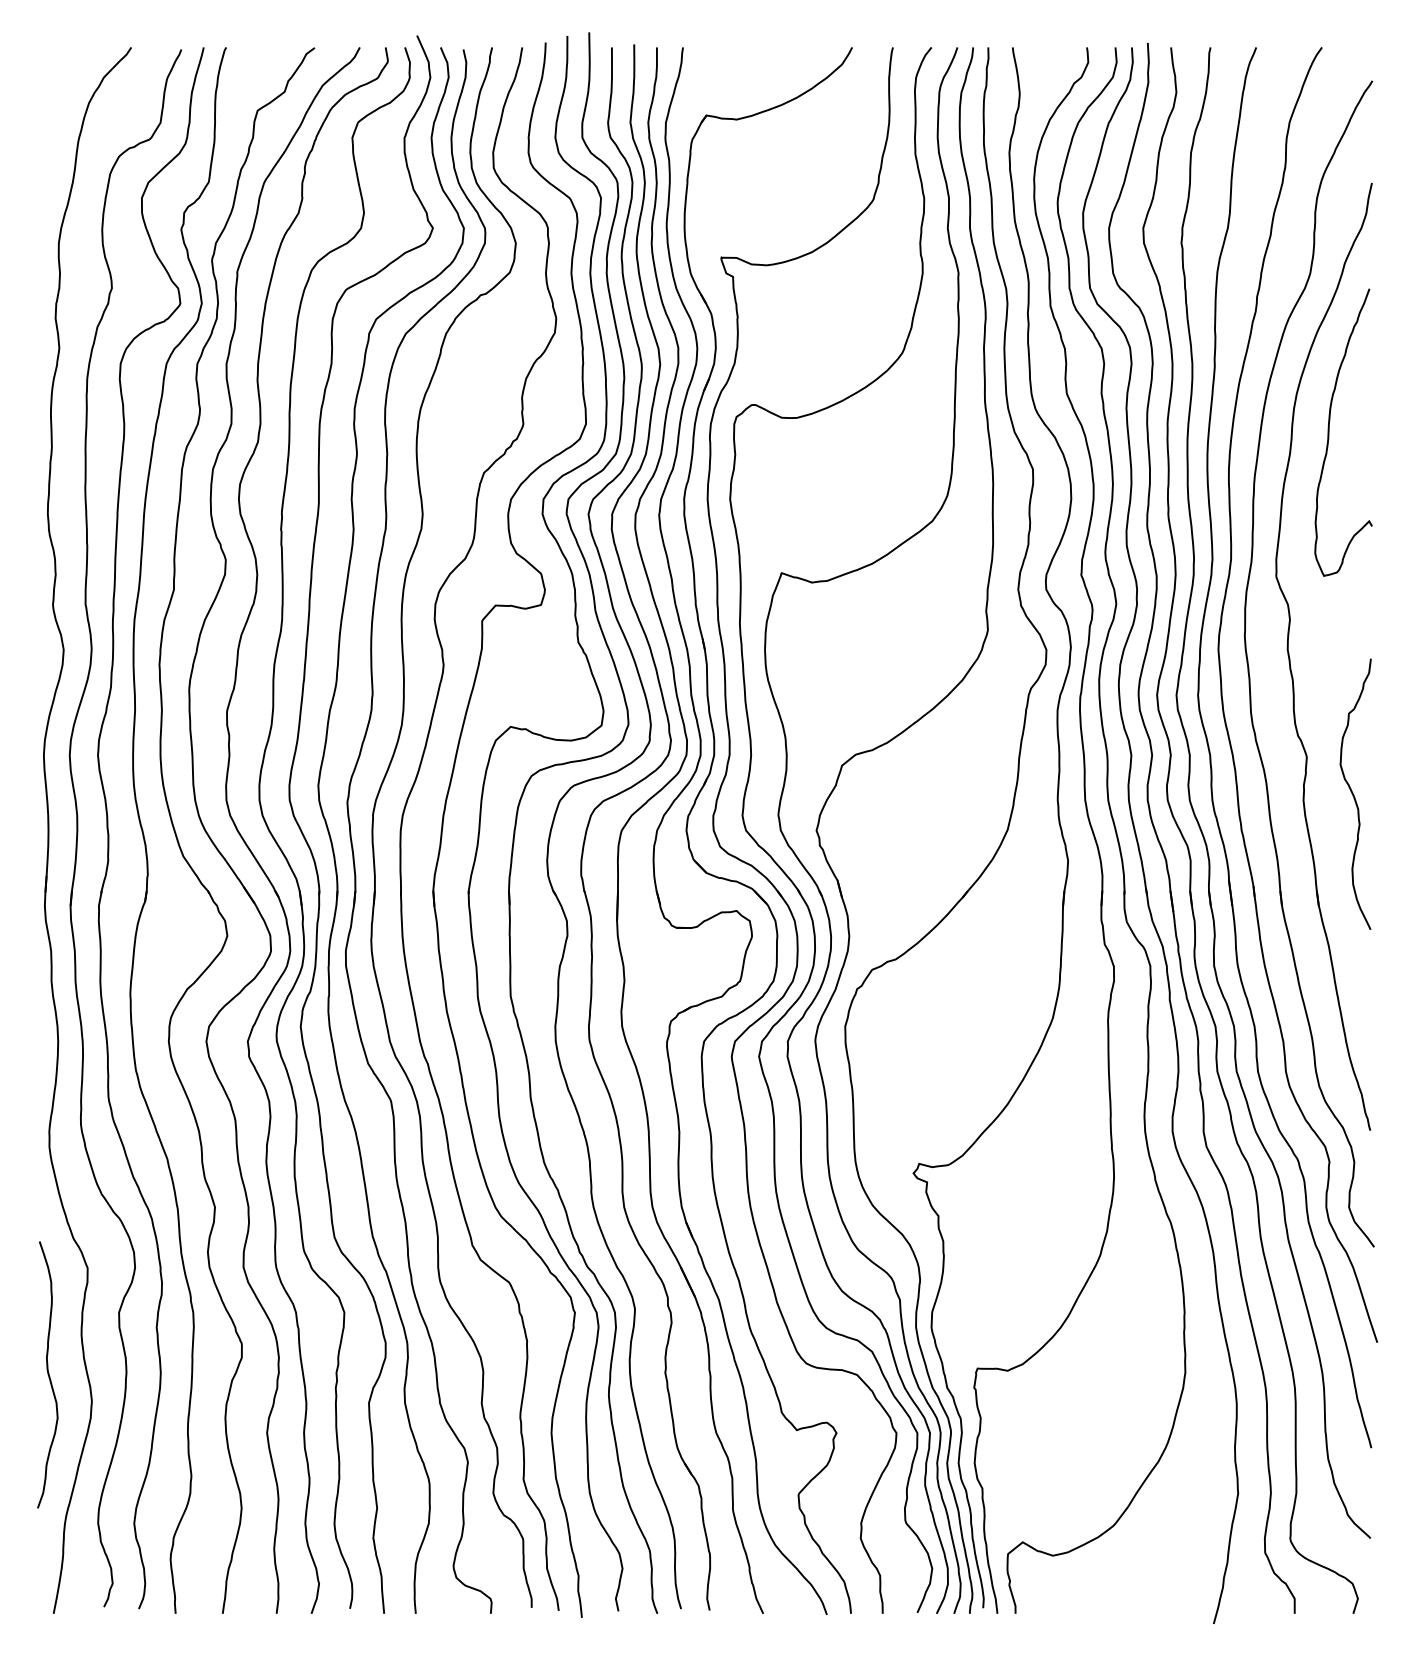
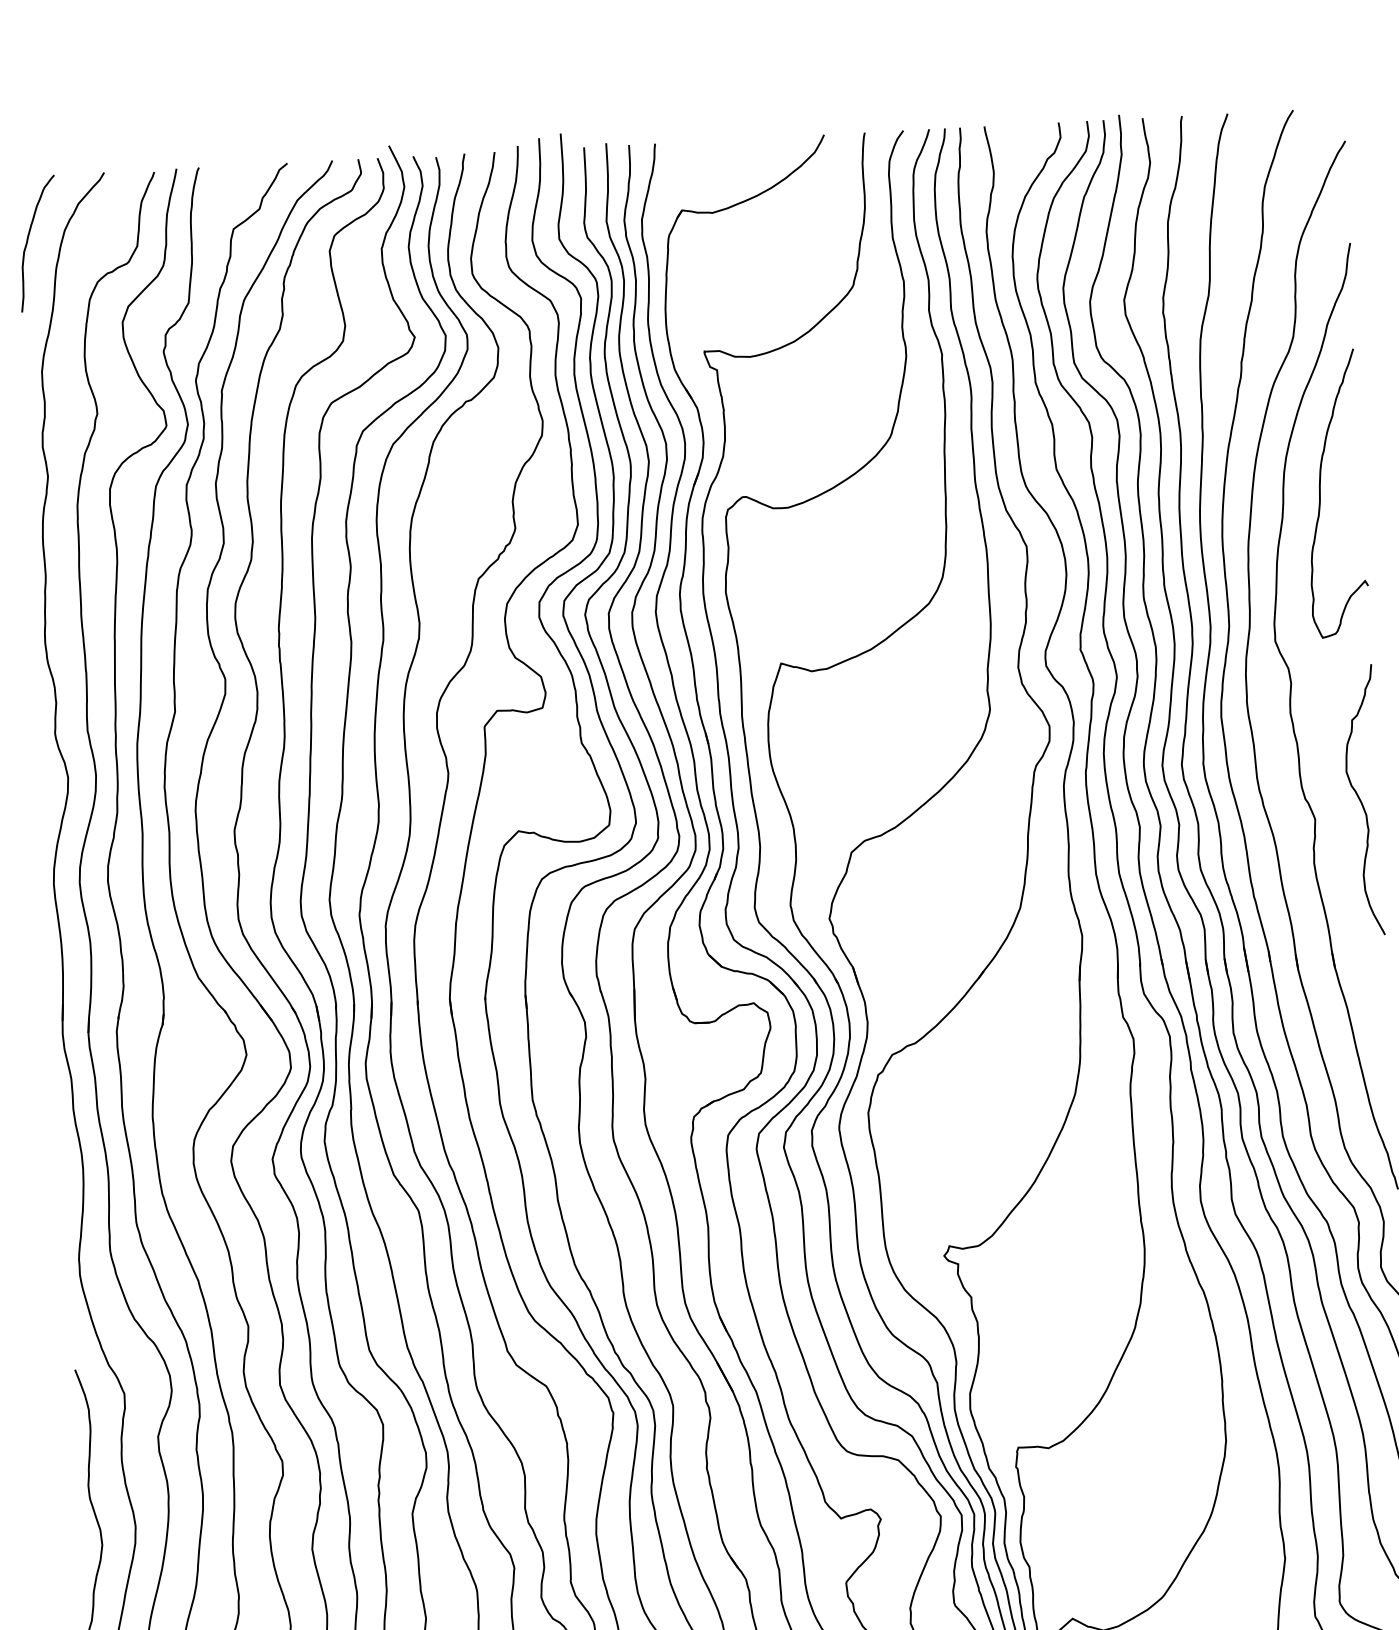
curve: (52, 110) -> (28, 239), added
curve: (1353, 793) -> (1360, 799), moved

